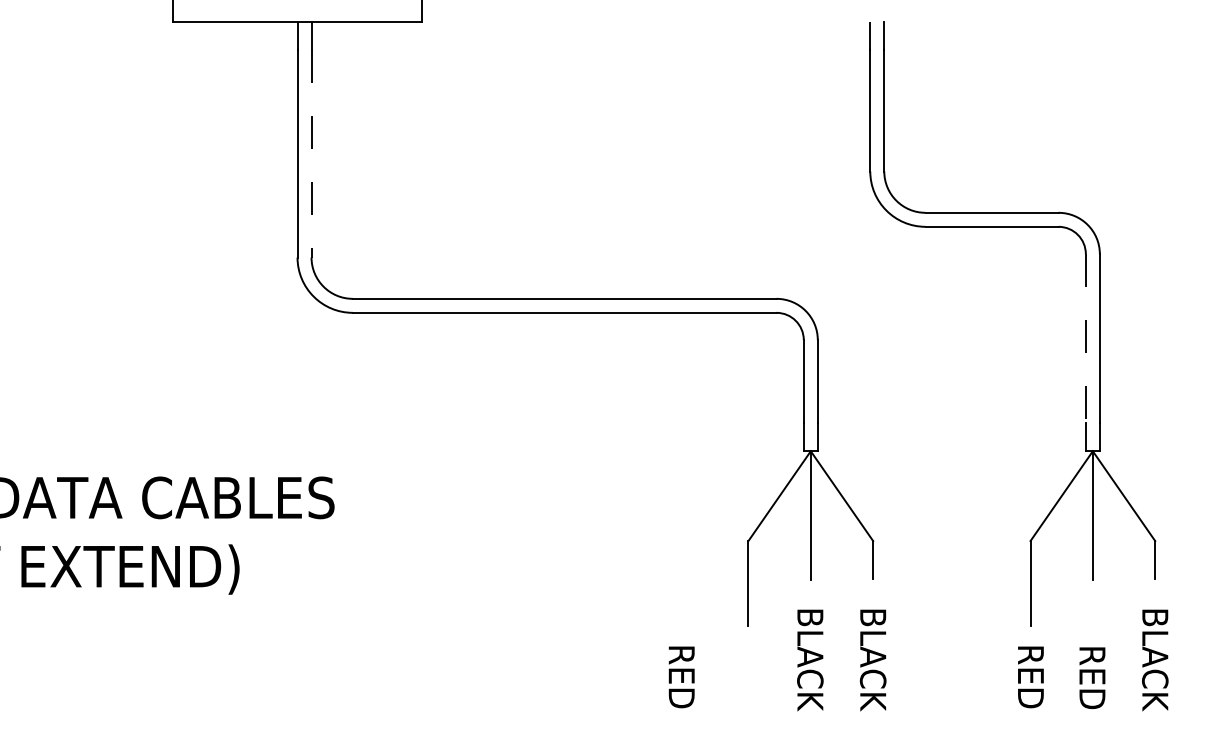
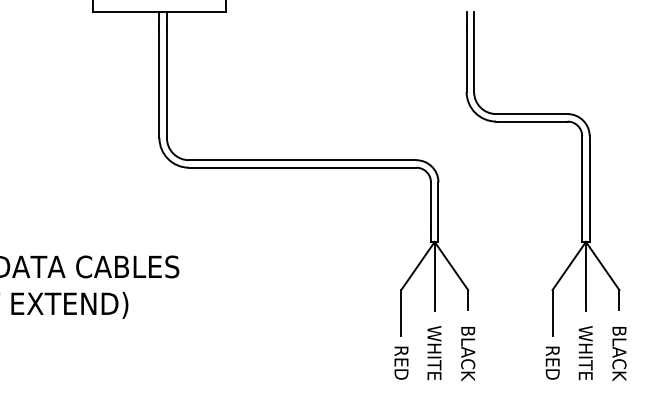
line: (310, 153) -> (166, 82), dashed -> solid
line: (1086, 338) -> (582, 181), dashed -> solid
text: (810, 659) -> (434, 353), BLACK -> WHITE
text: (1091, 659) -> (585, 353), RED -> WHITE
text: (681, 676) -> (401, 362), moved

